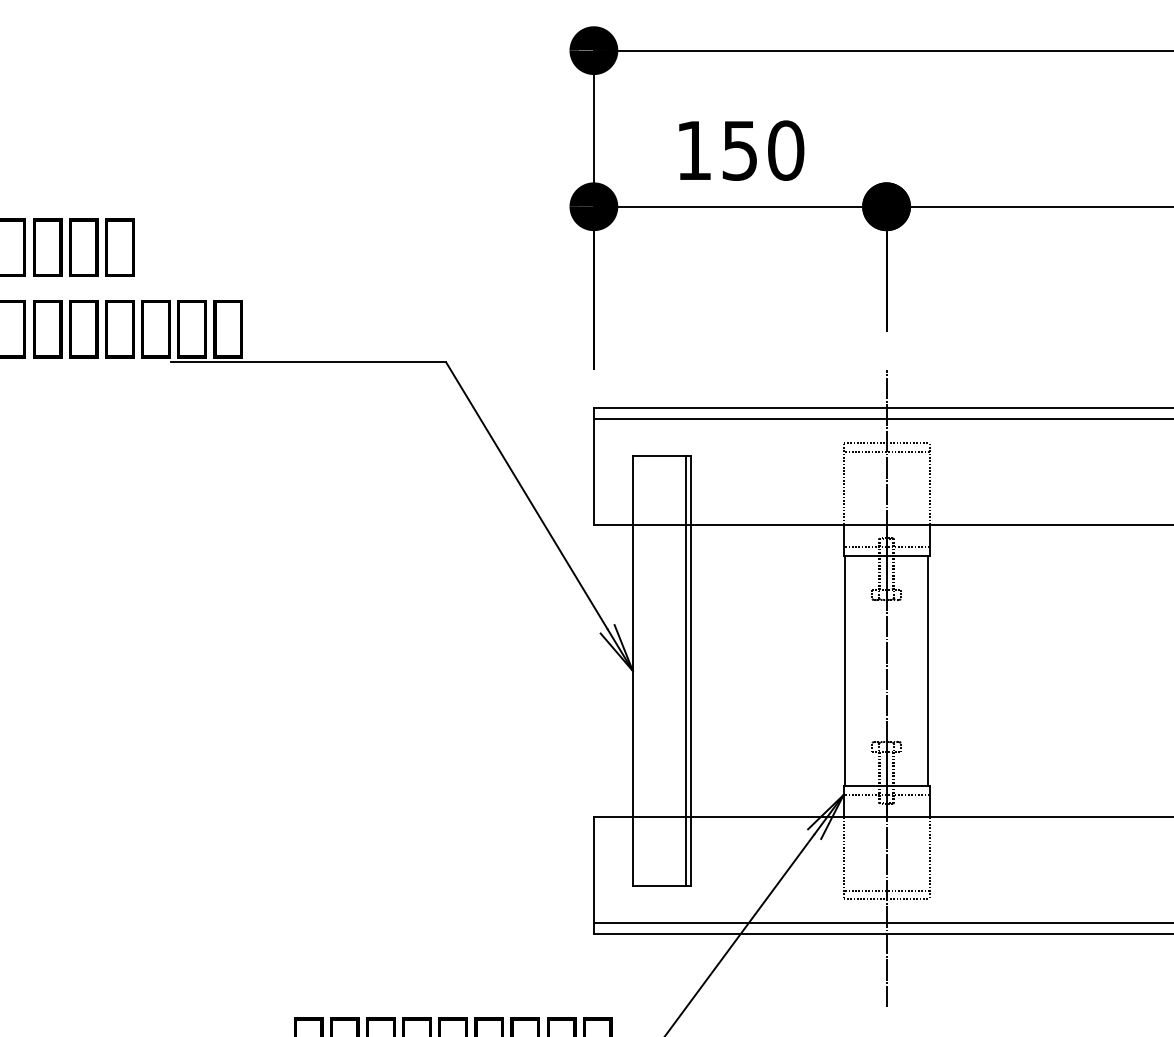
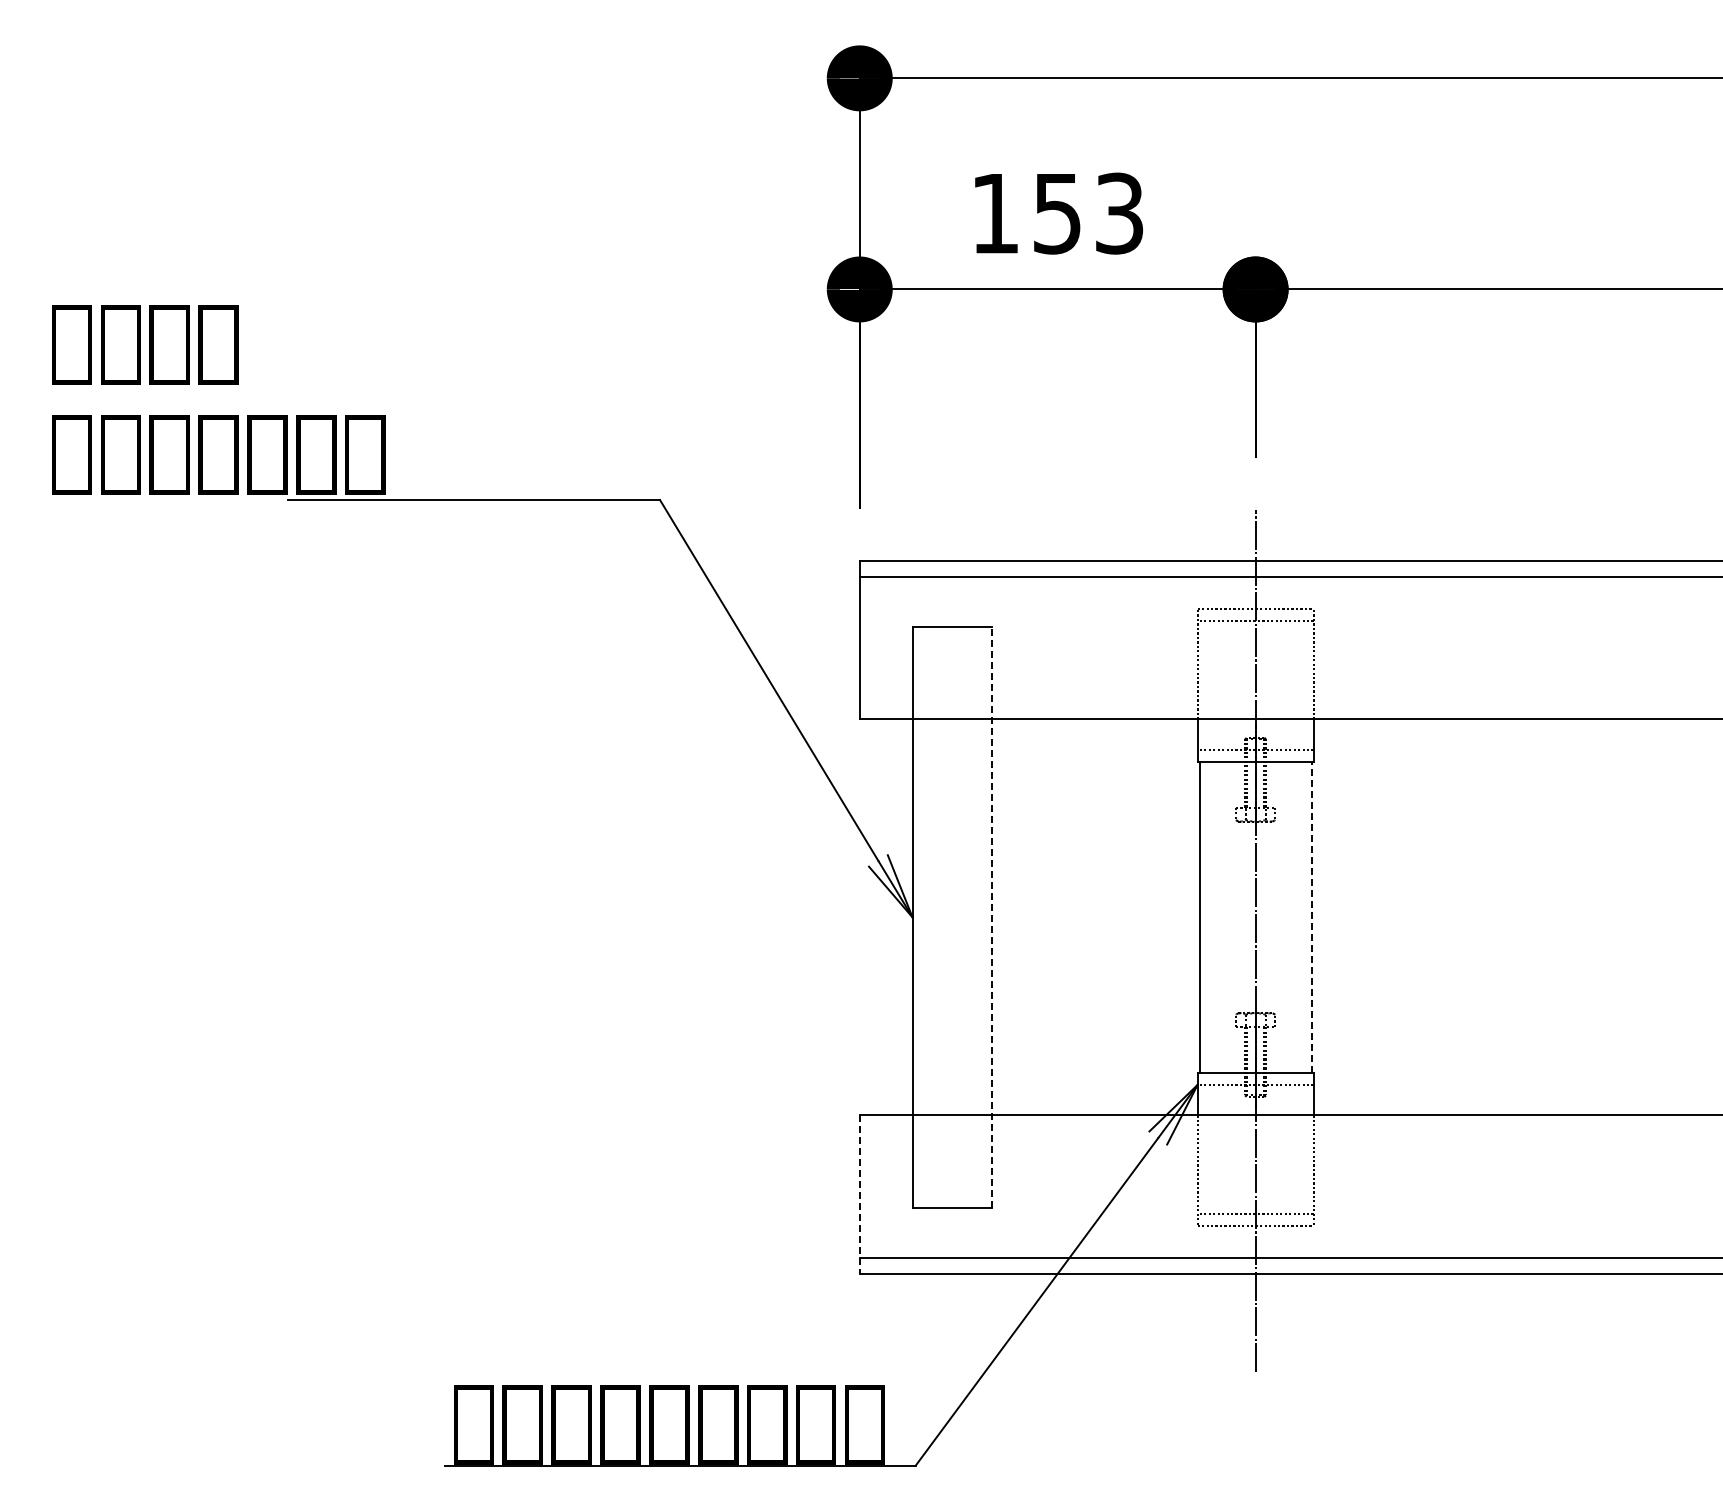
text: (785, 150) -> (1119, 213), 150 -> 153
line: (691, 670) -> (991, 916), solid -> dashed
line: (685, 671) -> (983, 917), removed
line: (927, 671) -> (1311, 917), solid -> dashed
line: (593, 875) -> (859, 1194), solid -> dashed

